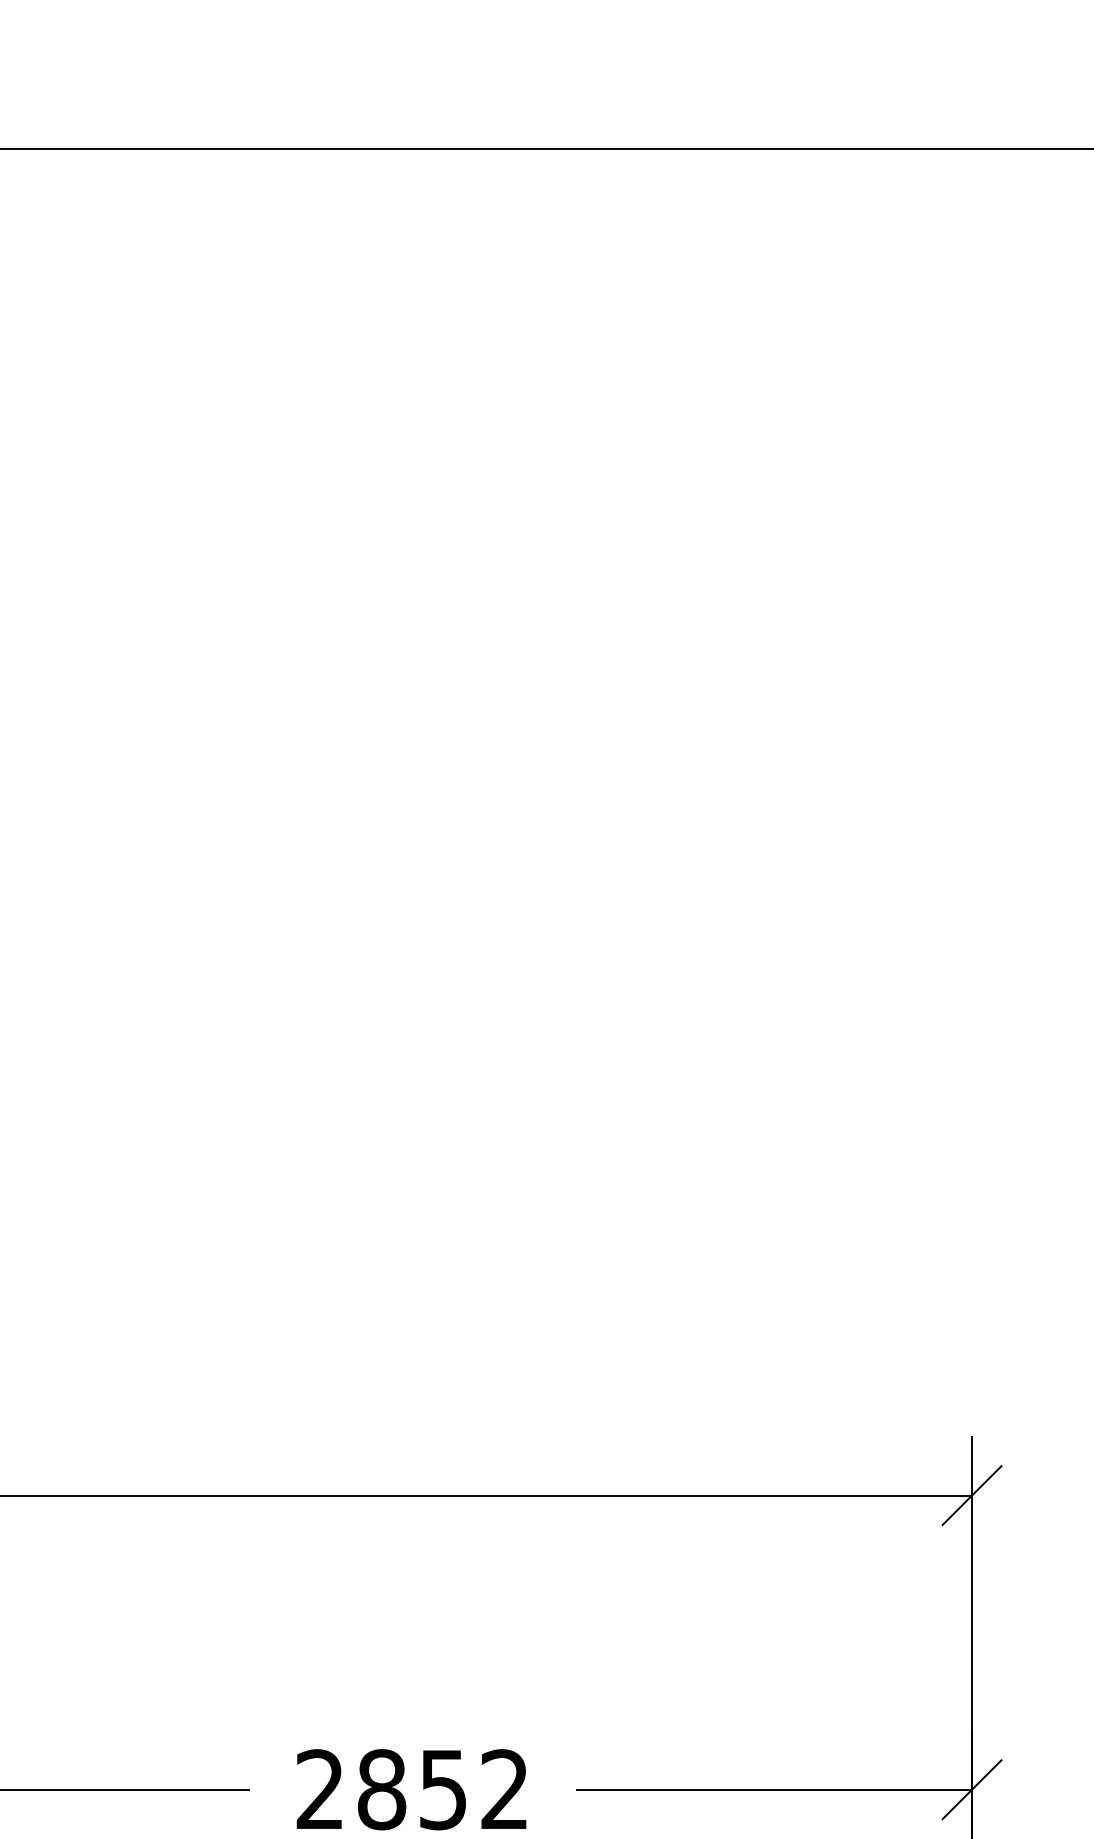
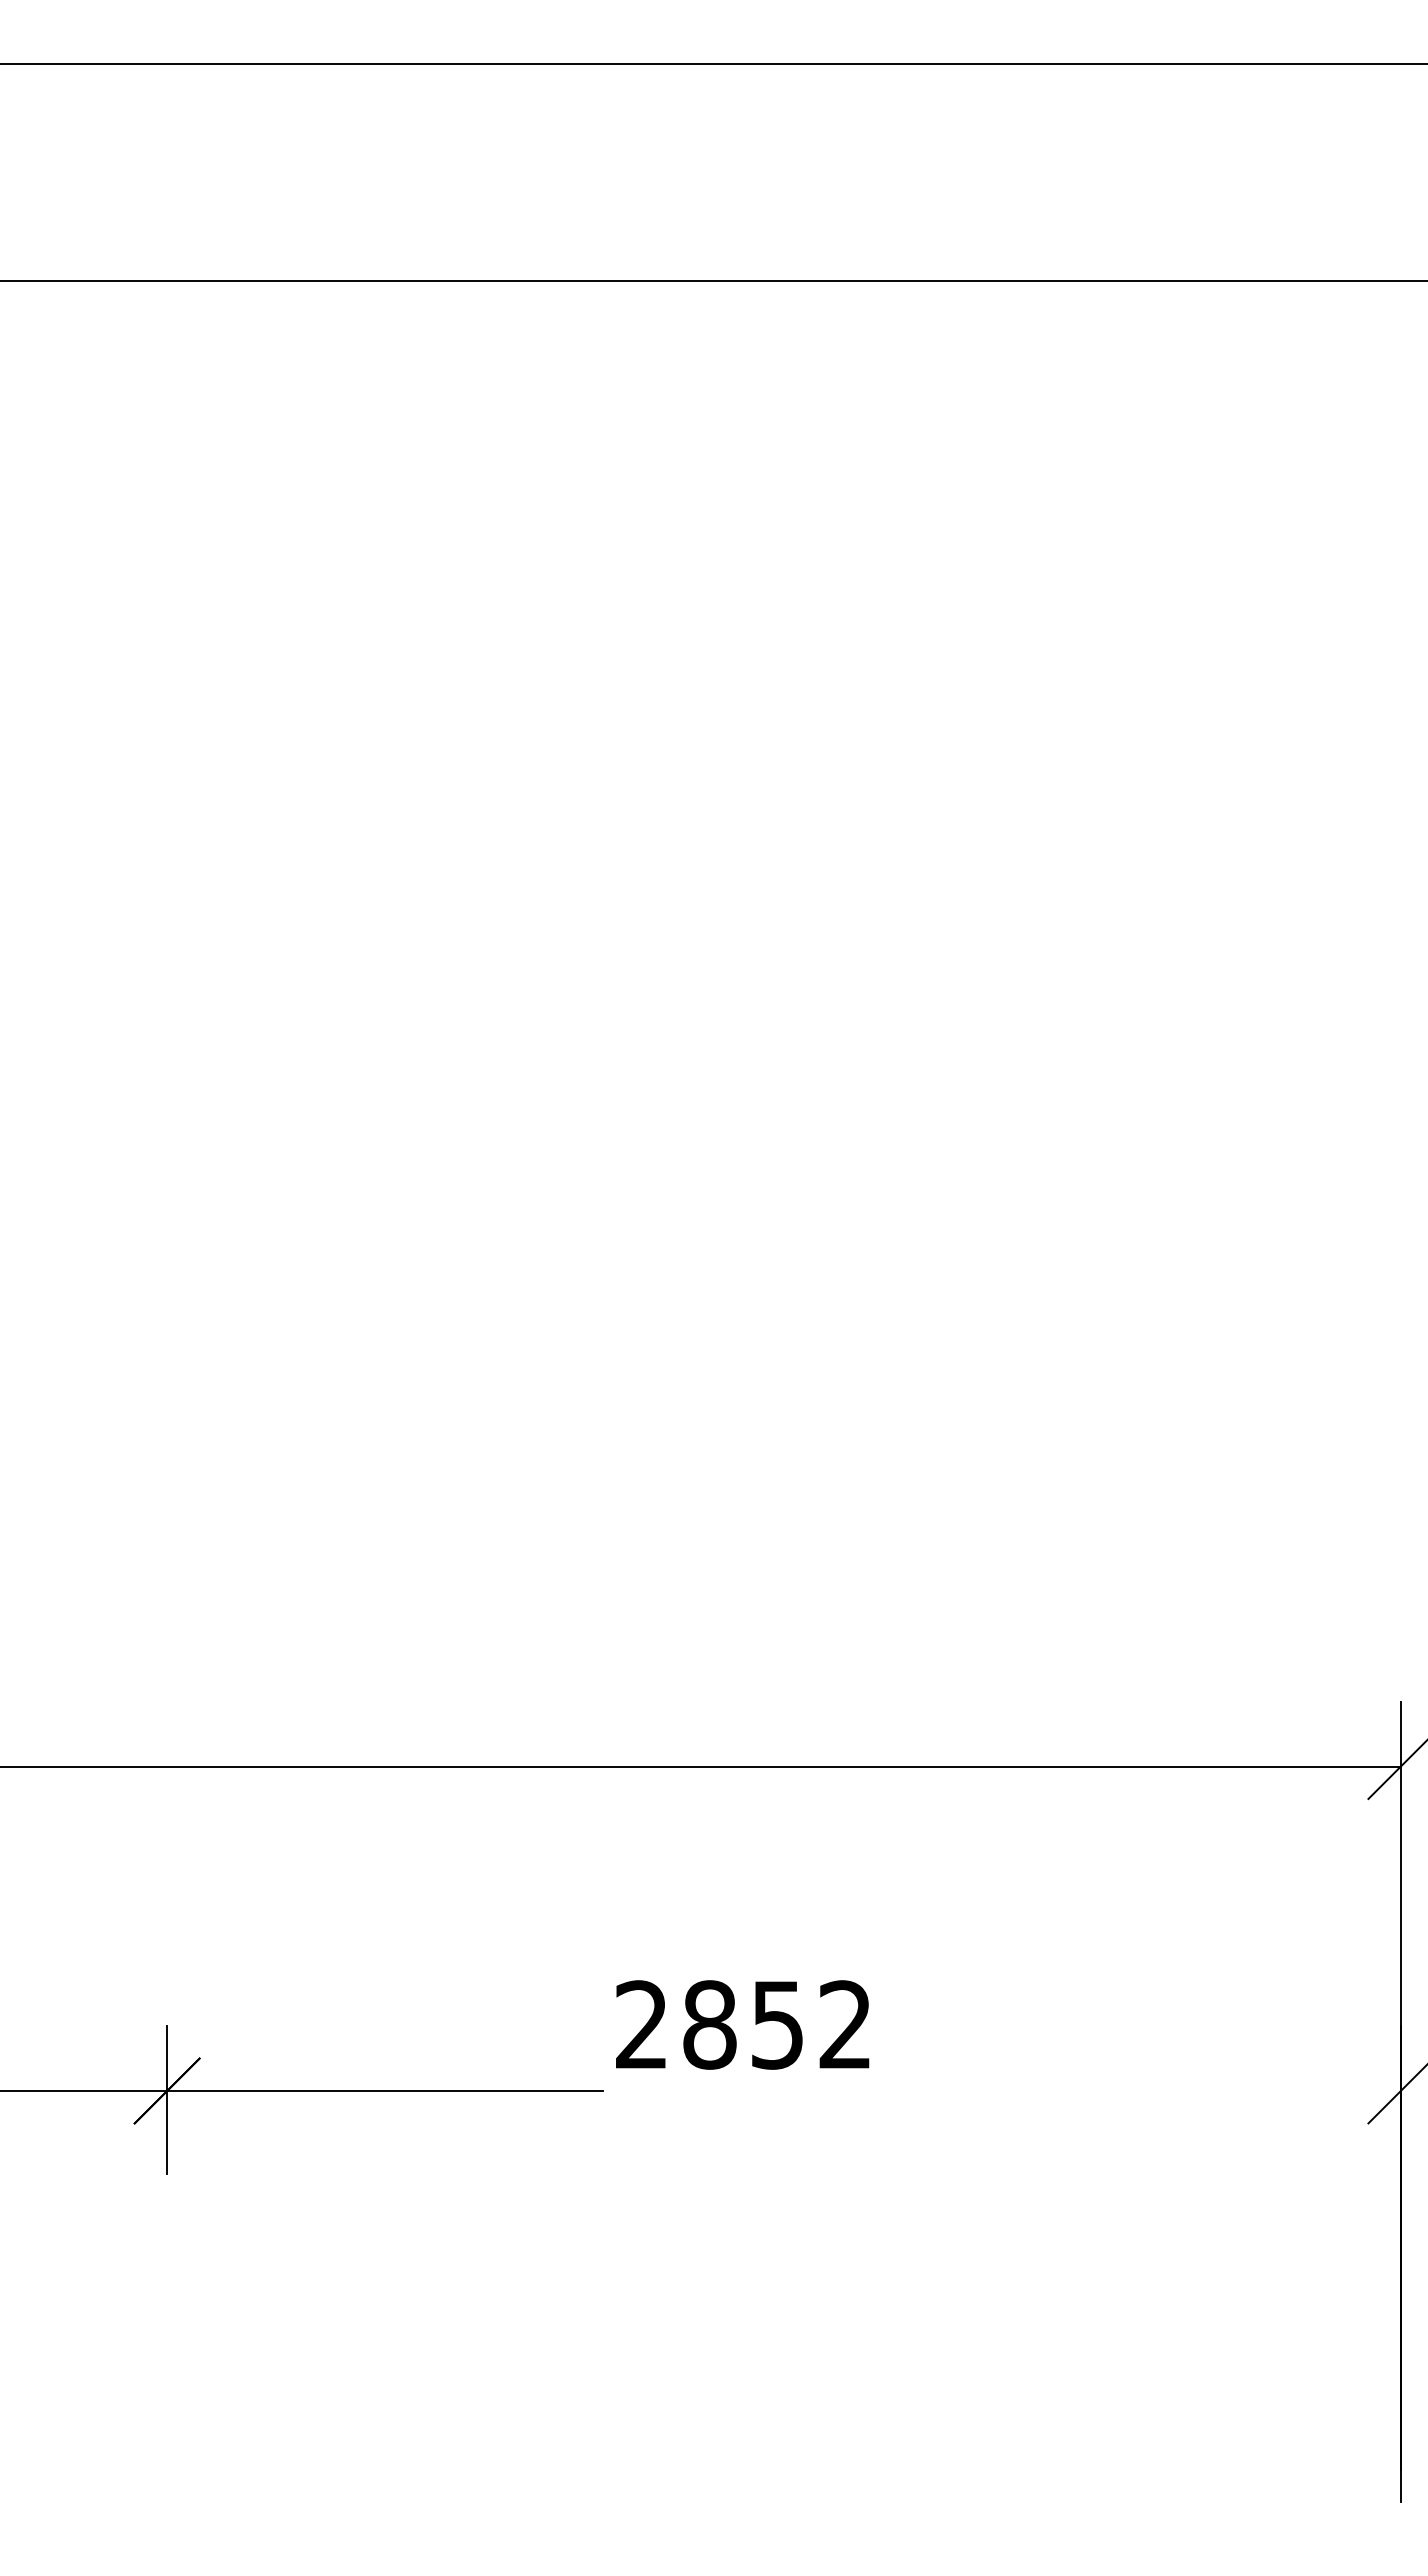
text: (411, 1789) -> (742, 2024), moved
line: (774, 1789) -> (1182, 2090), removed

